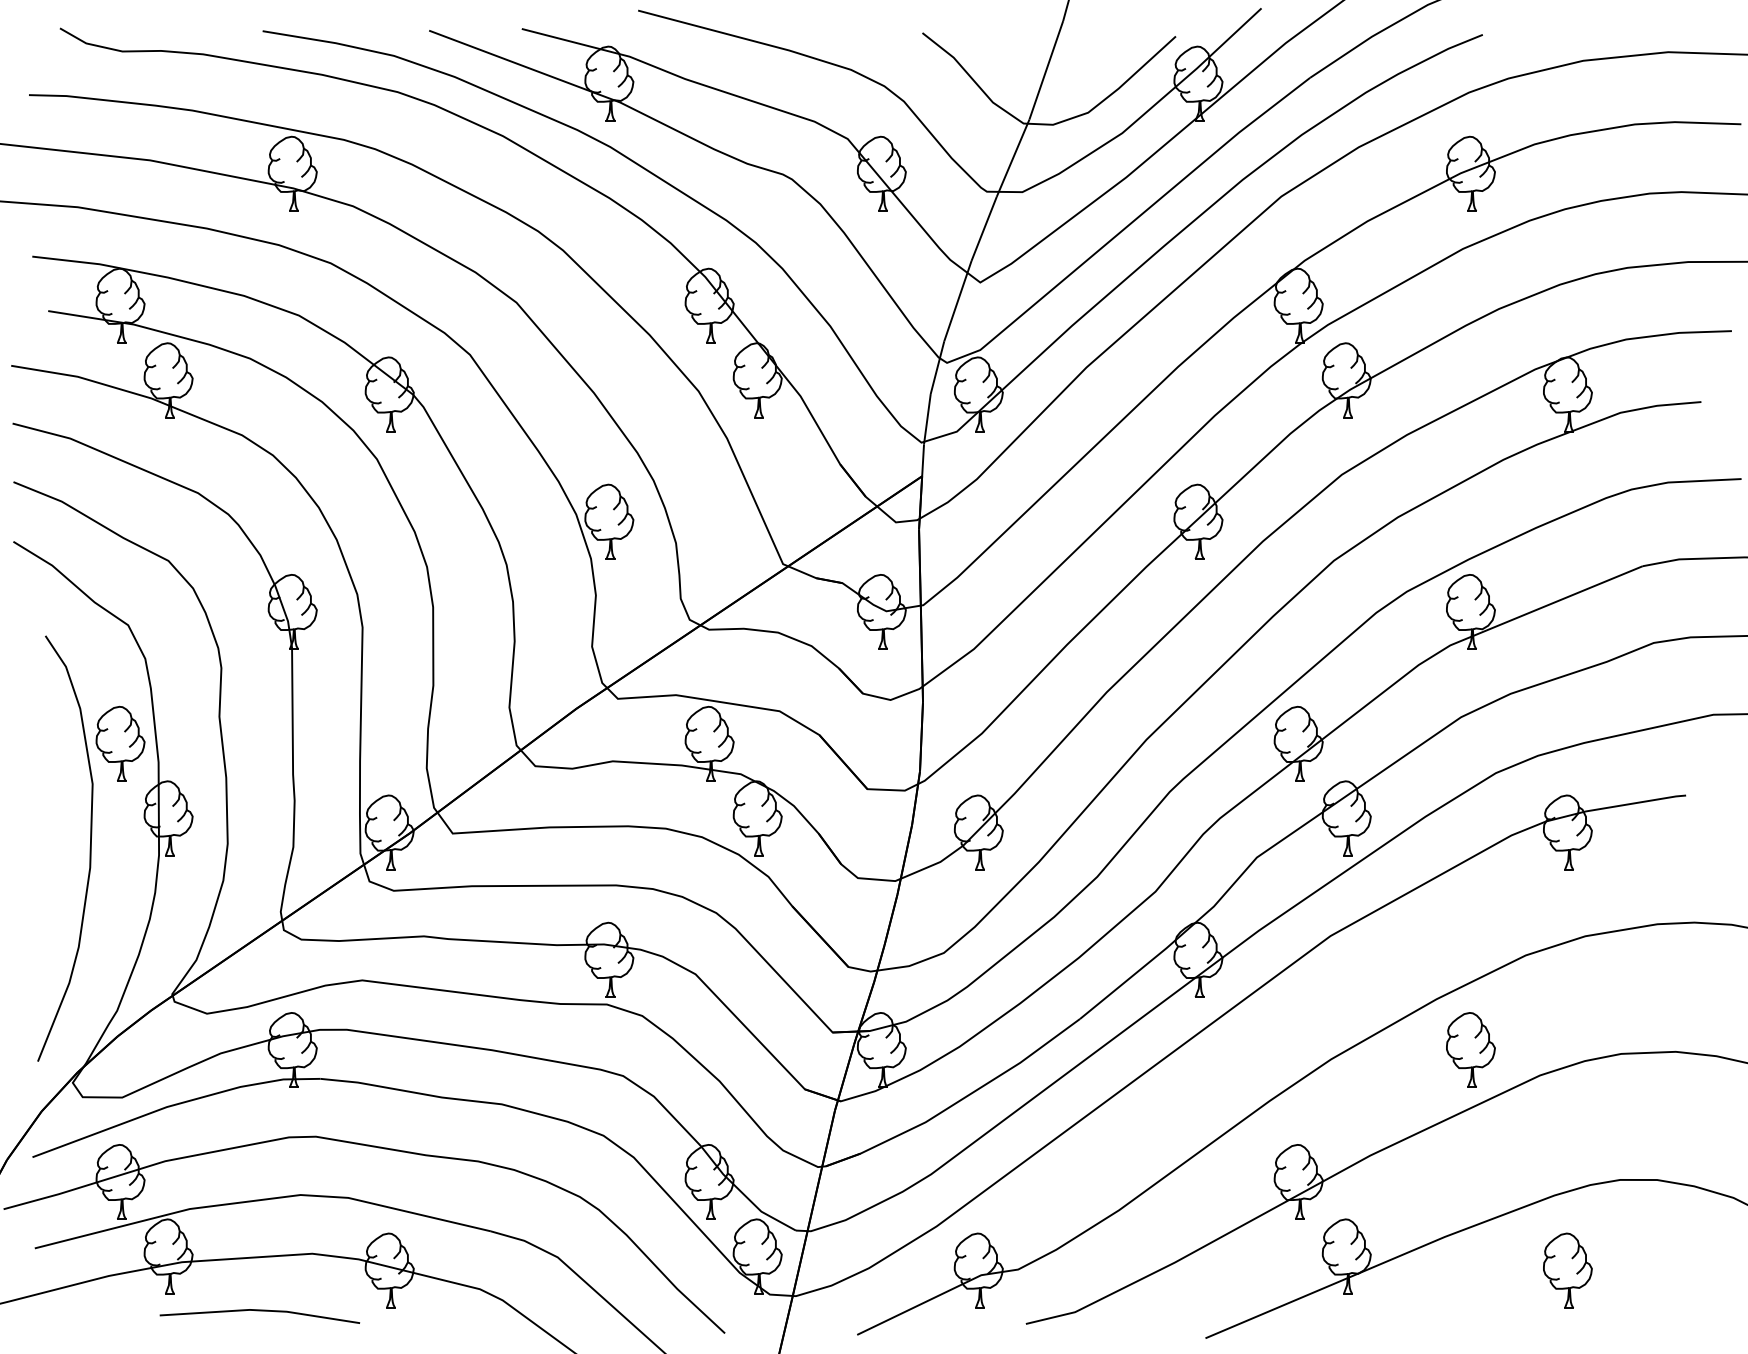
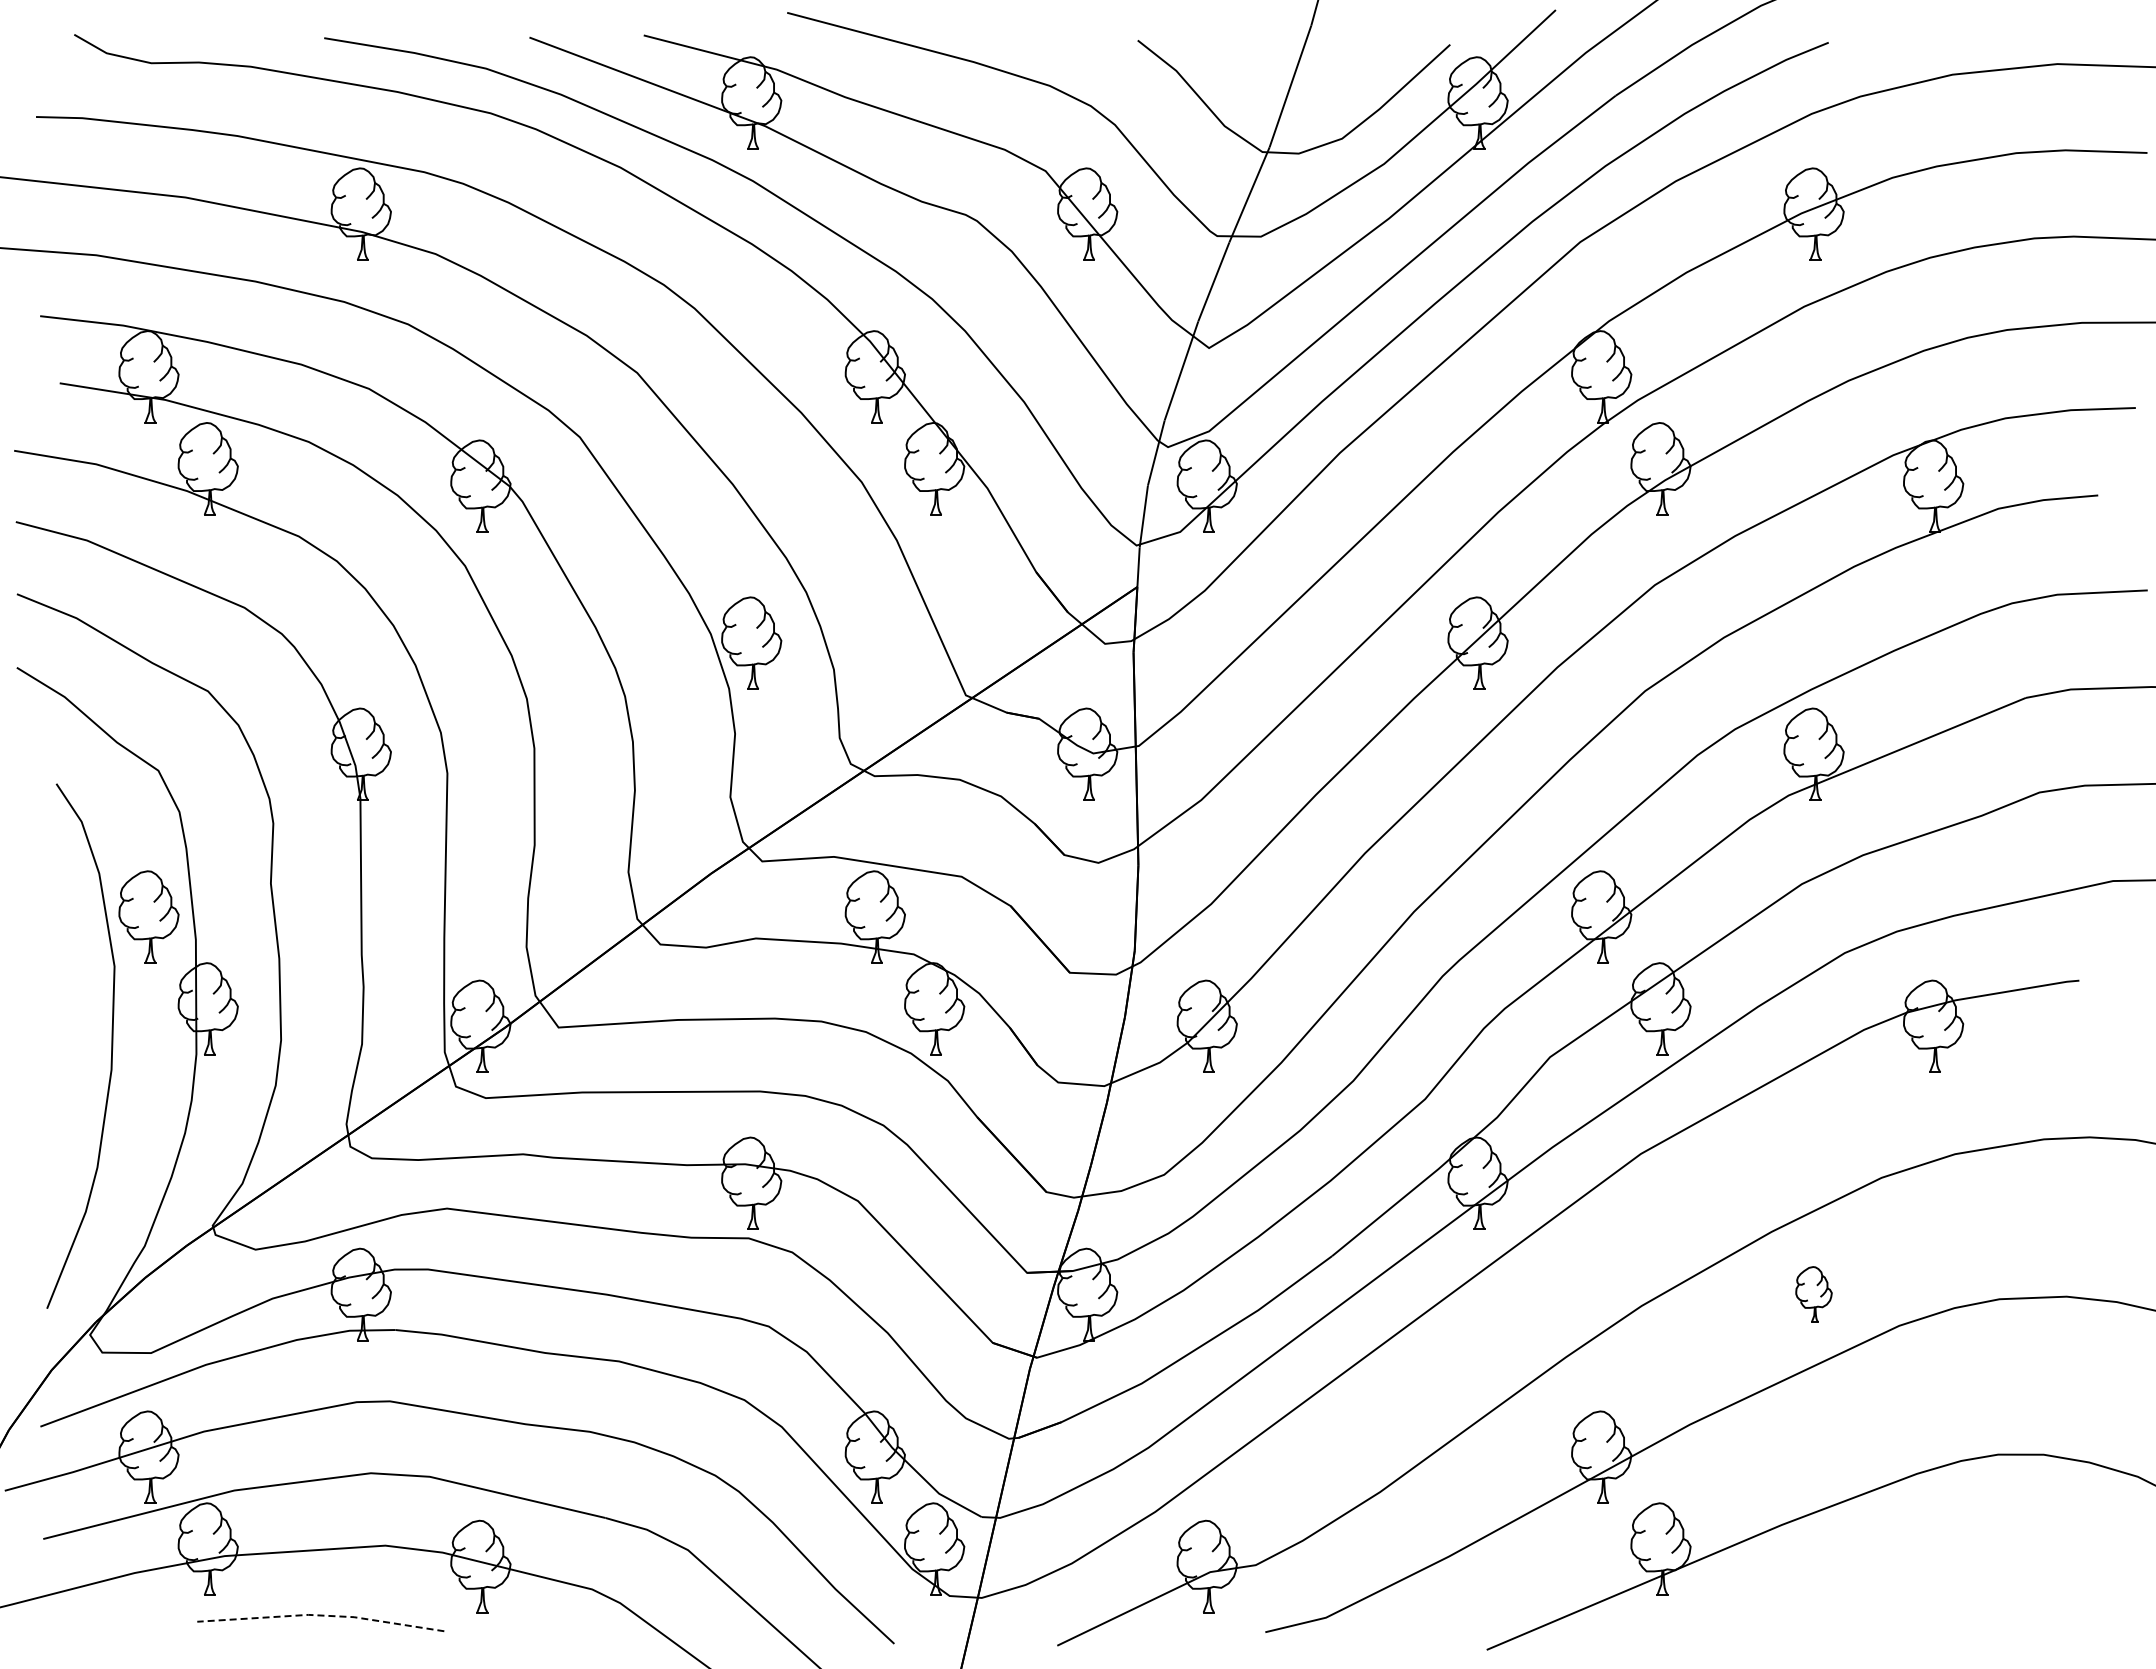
part: (1470, 1050) -> (1813, 1294), size x0.6
part: (1567, 1270) -> (1933, 1566), removed
line: (260, 1310) -> (321, 1615), solid -> dashed

